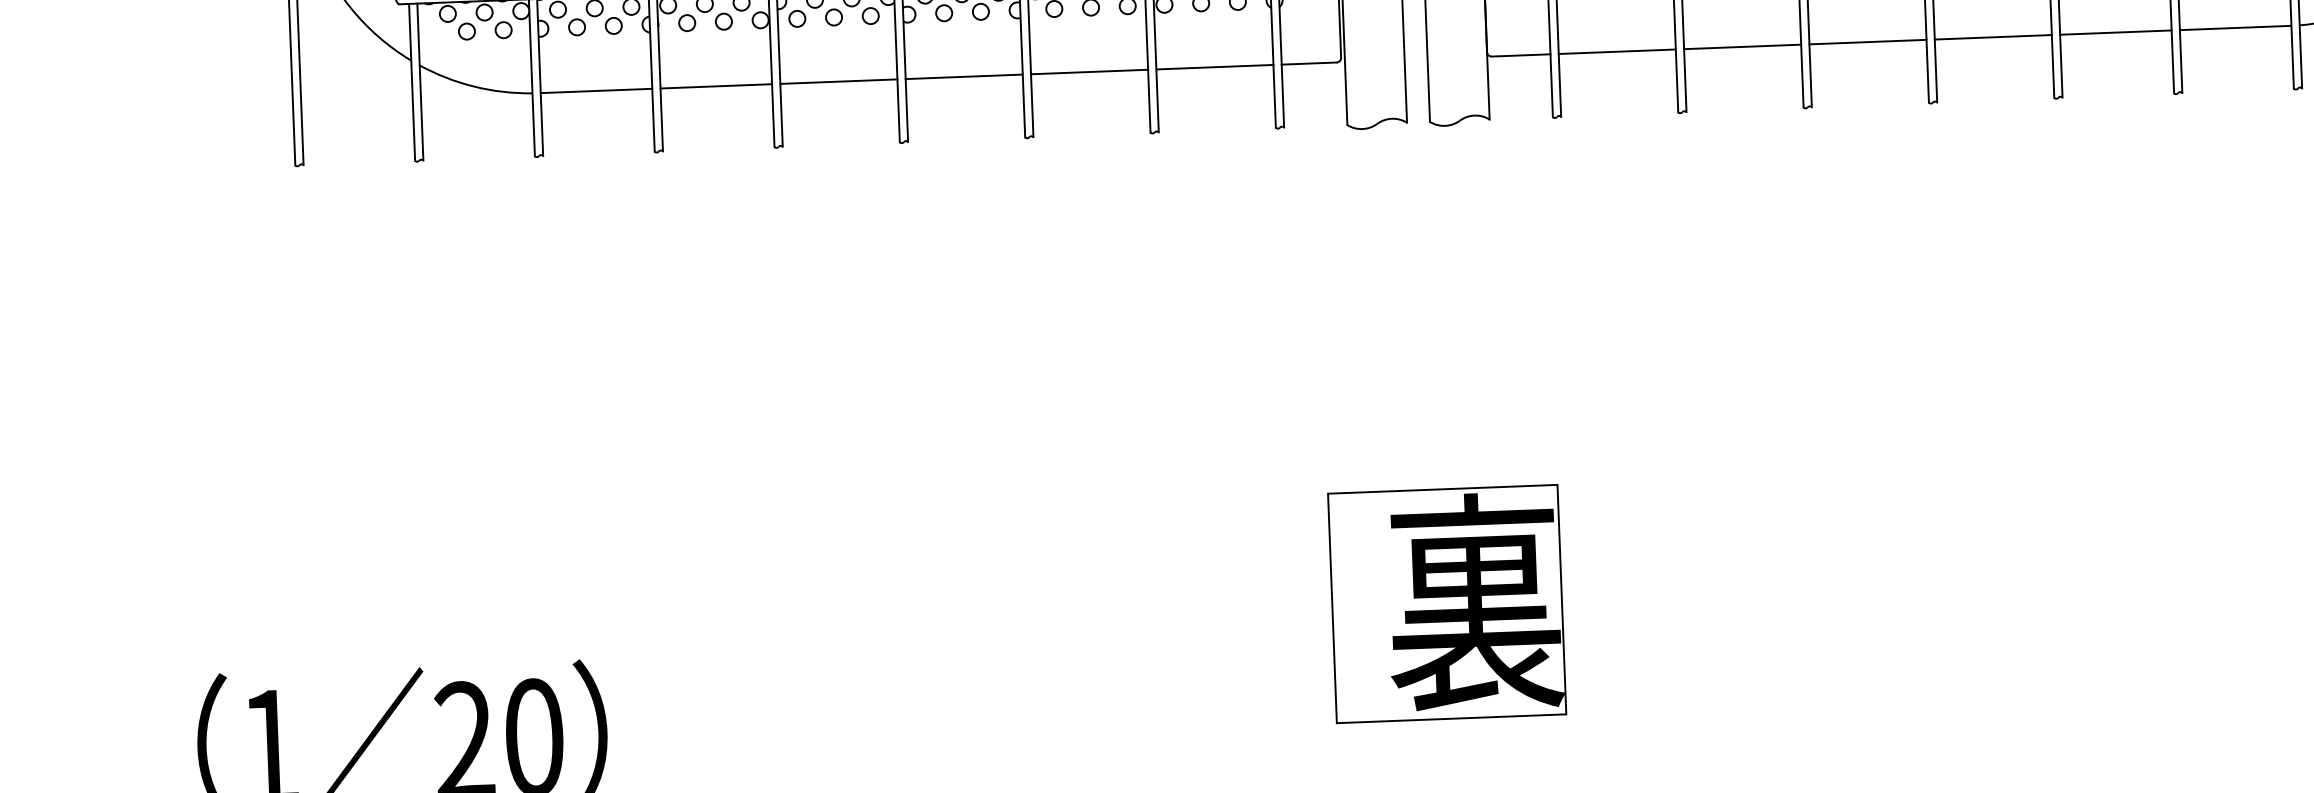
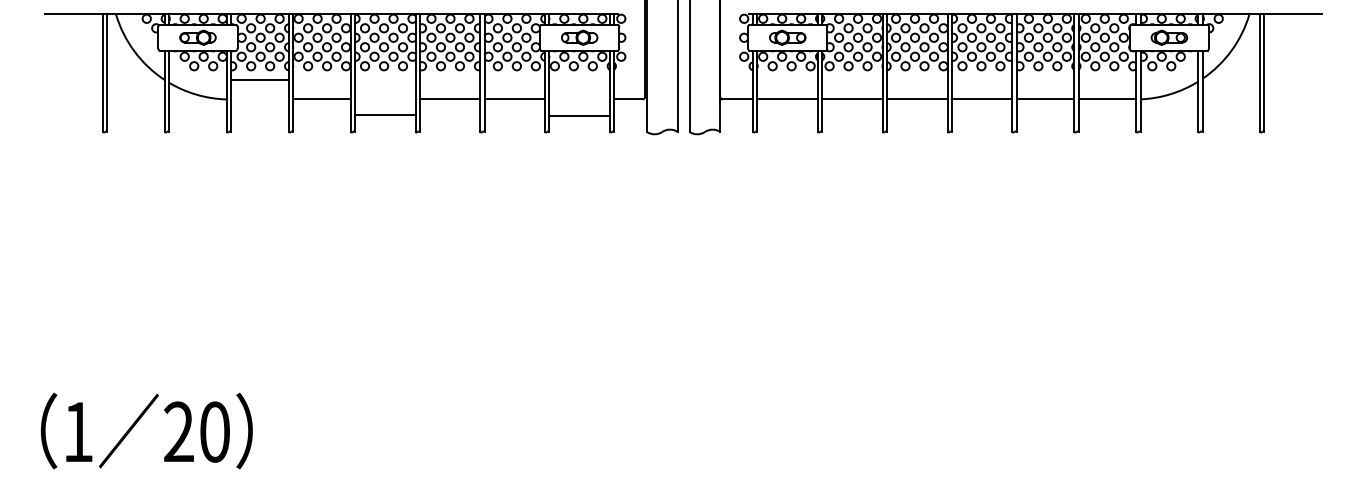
line: (1214, 67) -> (579, 116), moved
line: (837, 81) -> (384, 115), moved
line: (595, 91) -> (259, 80), moved
part: (1446, 604) -> (688, 381), removed

